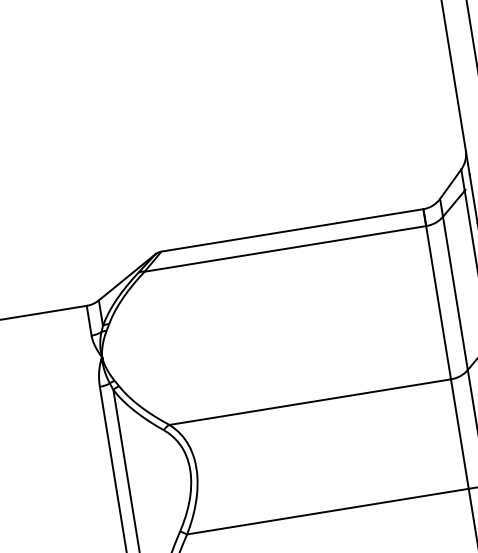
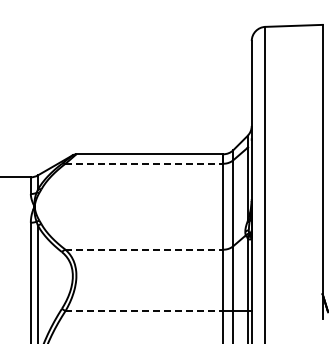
line: (285, 248) -> (144, 163), solid -> dashed
line: (310, 401) -> (144, 249), solid -> dashed
line: (328, 512) -> (144, 311), solid -> dashed

